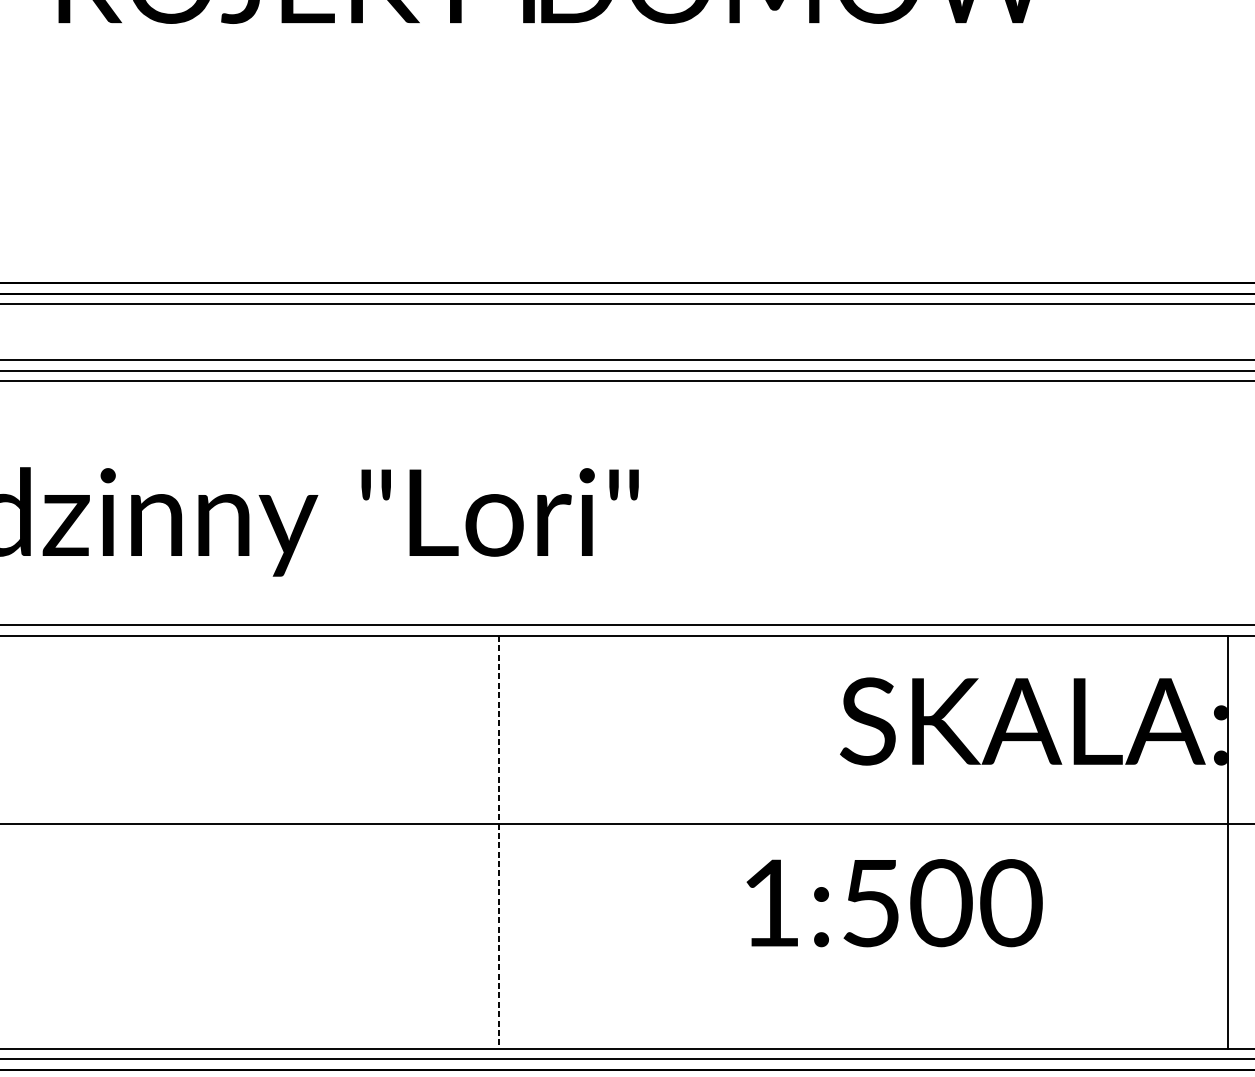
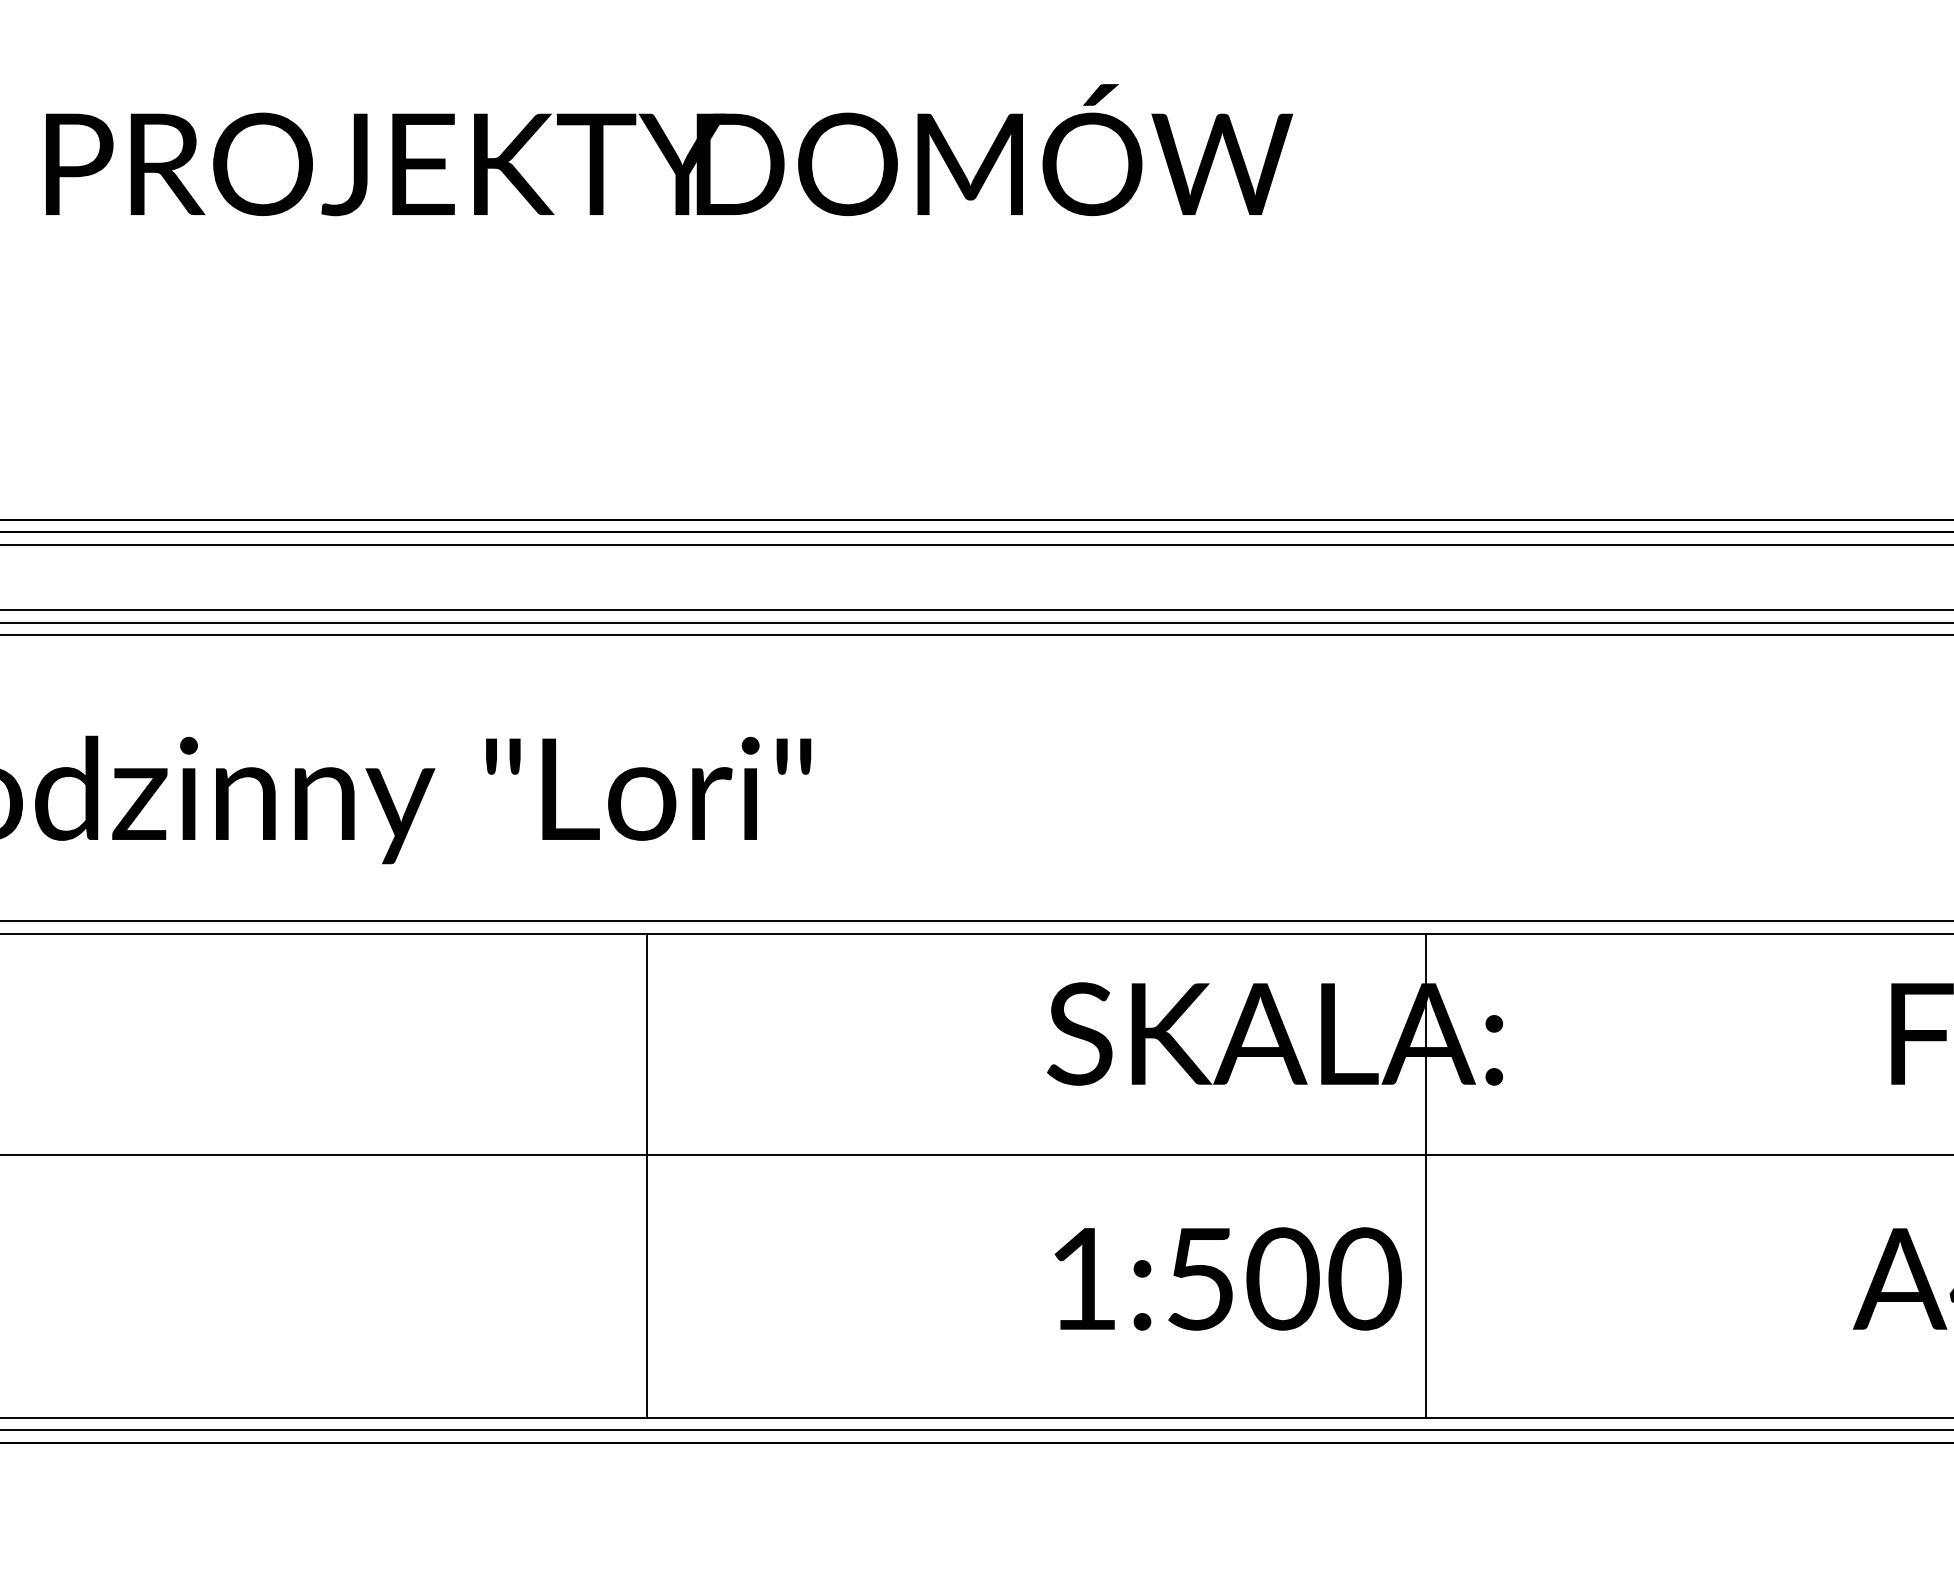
line: (498, 842) -> (646, 1175), dashed -> solid
line: (1228, 842) -> (1425, 1175), moved
text: (894, 902) -> (1227, 1278), moved

